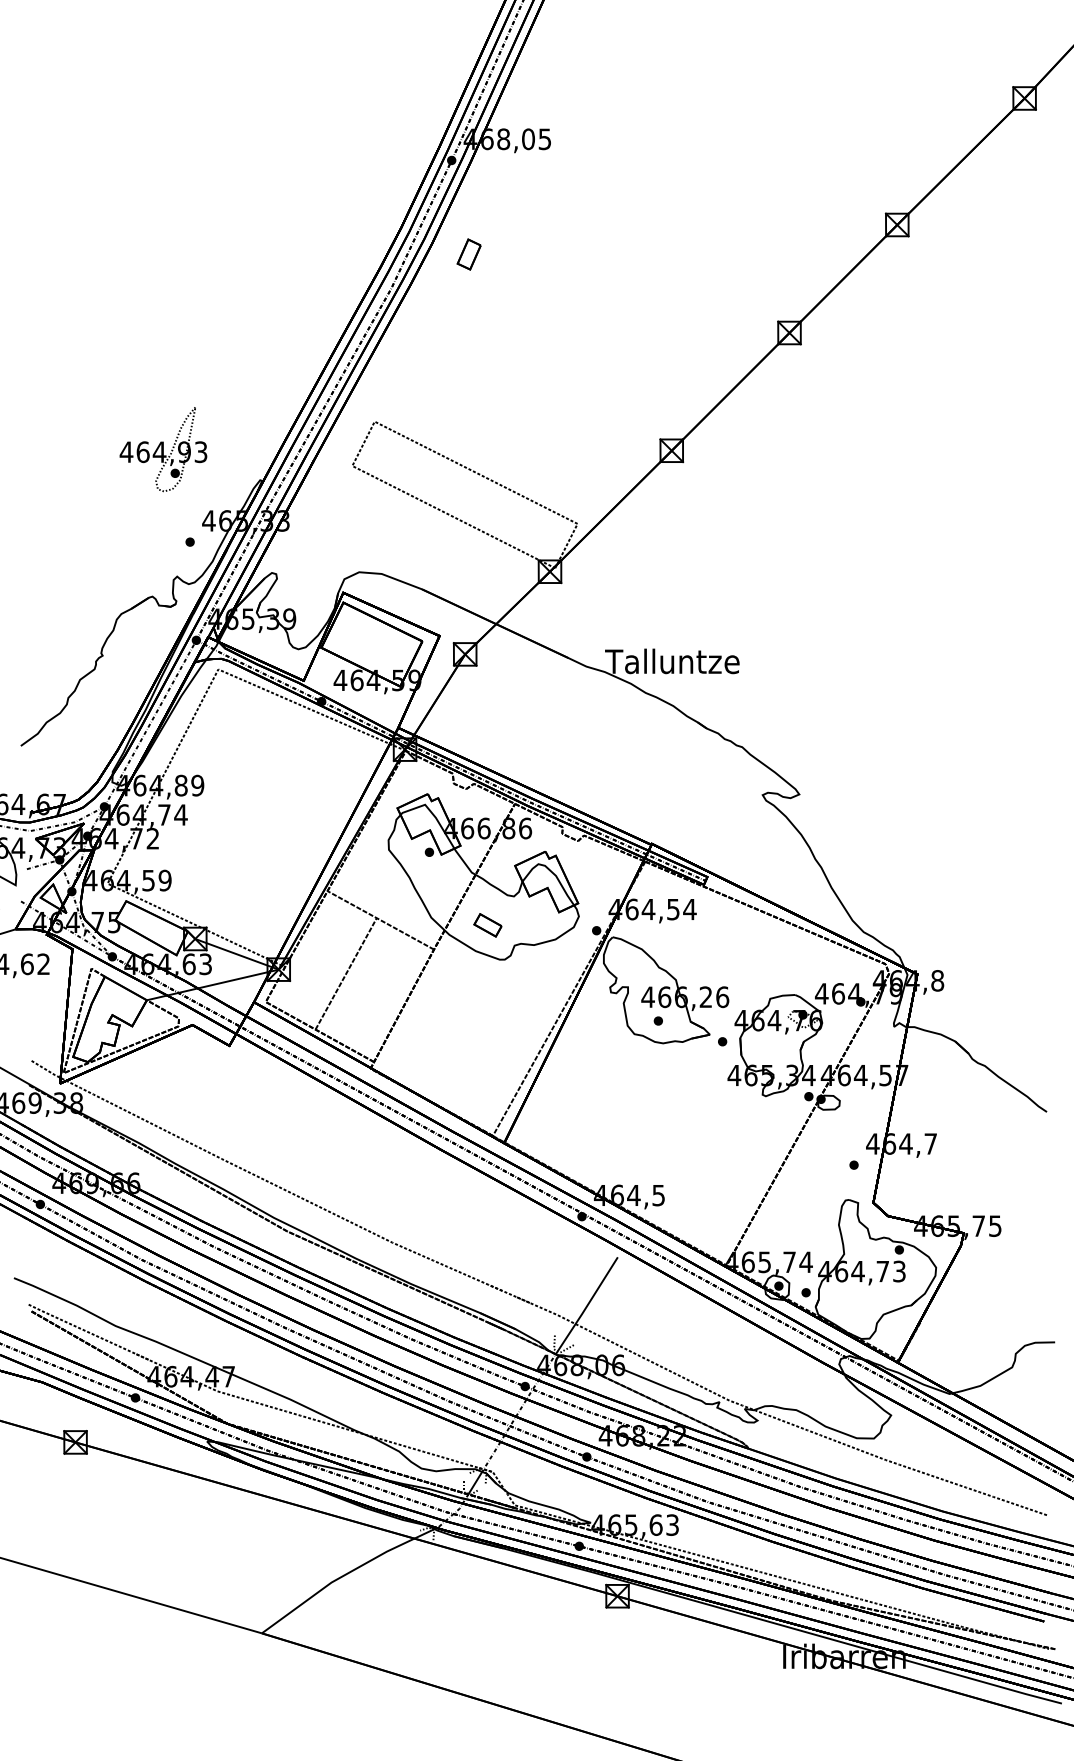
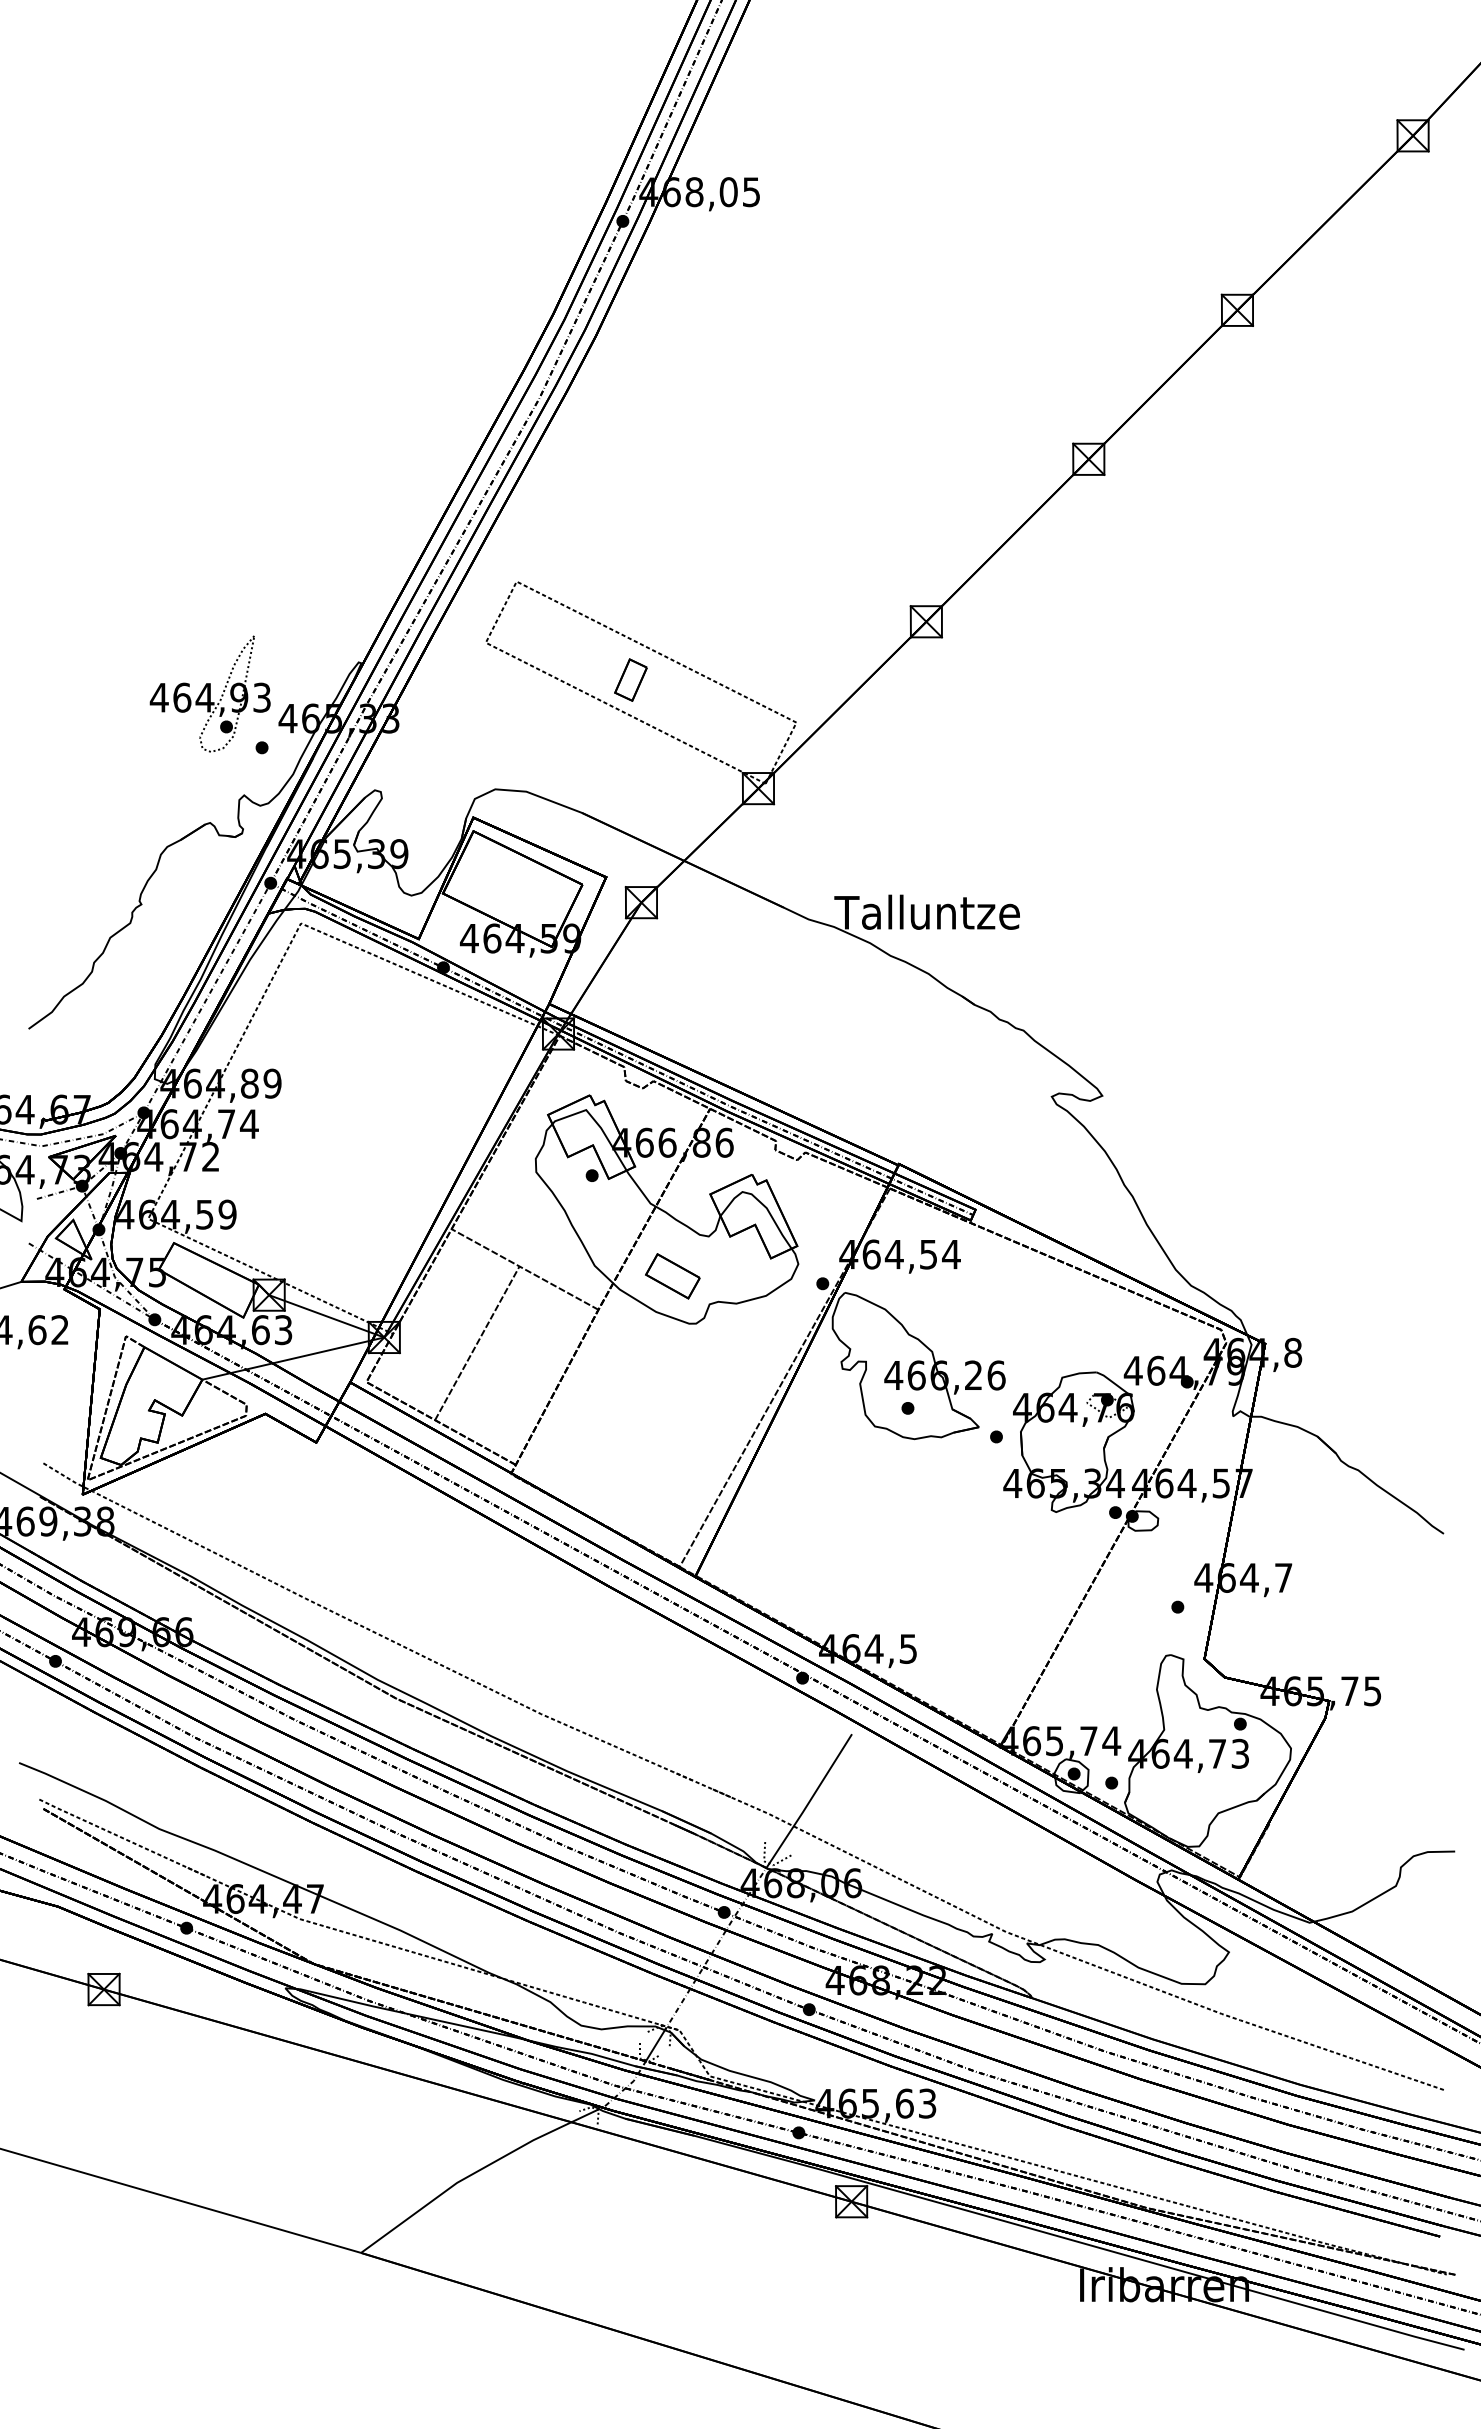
part: (468, 254) -> (630, 679), moved
part: (162, 449) -> (209, 693), moved
part: (487, 925) -> (672, 1276), size x1.43

